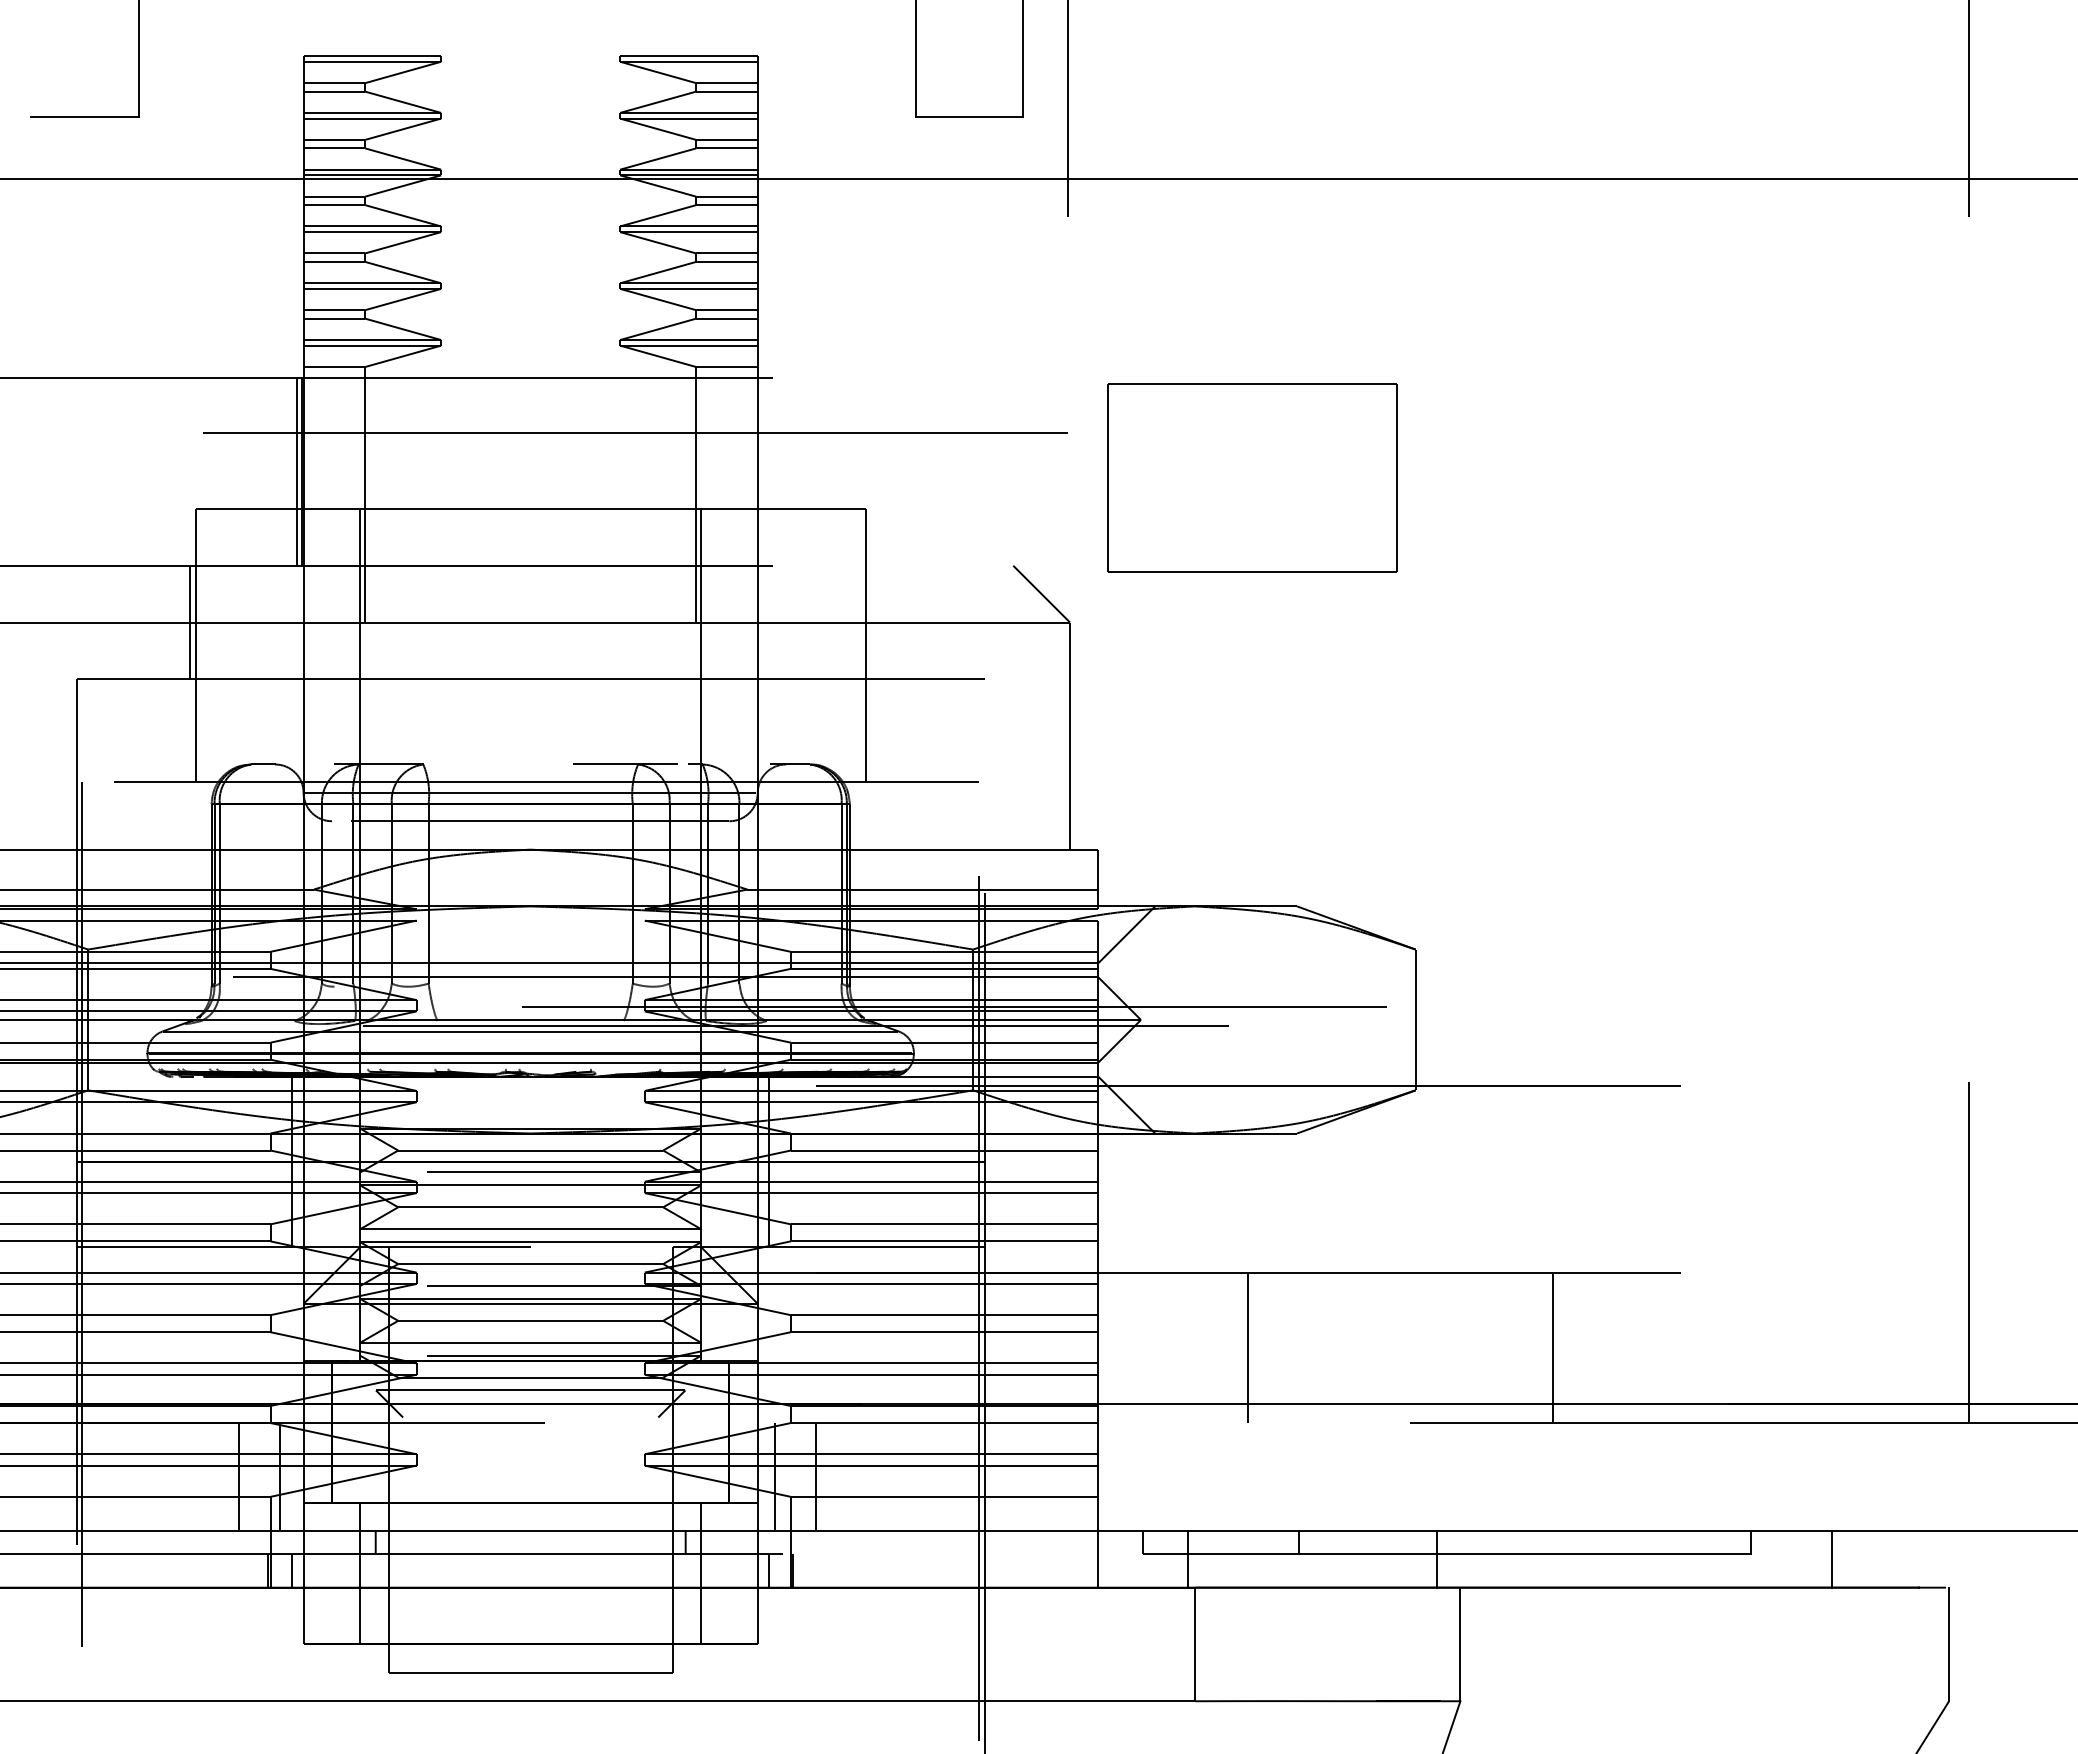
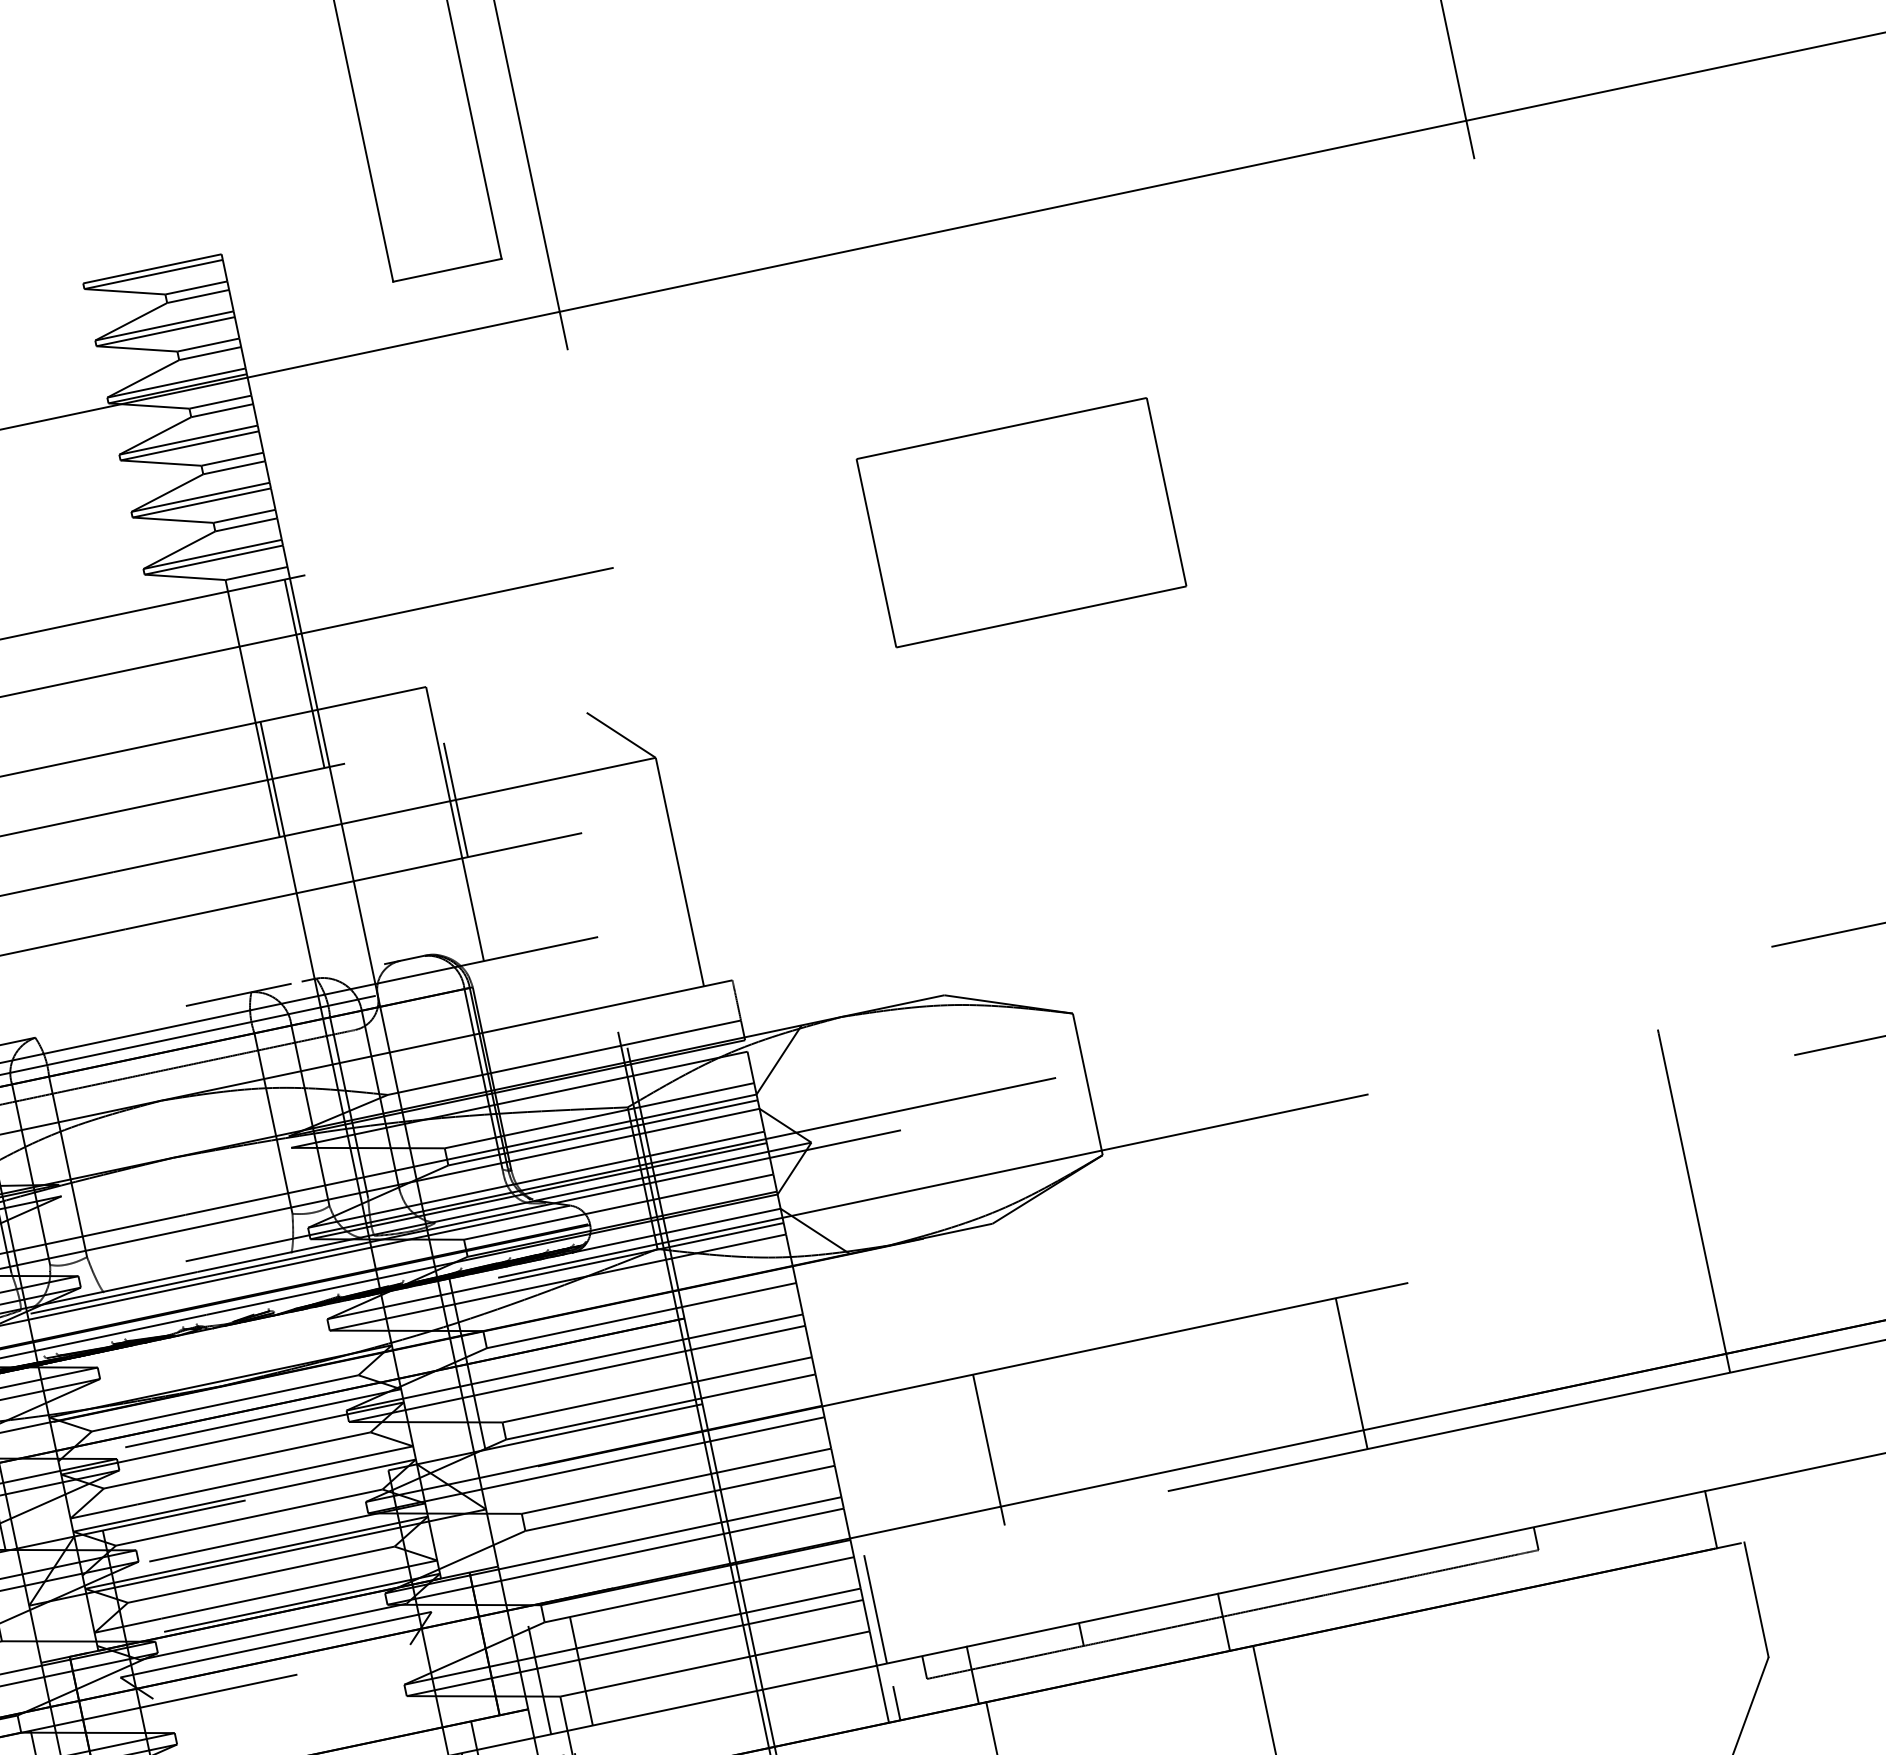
line: (752, 471) -> (304, 673), added
part: (1252, 477) -> (1021, 522), moved
line: (871, 622) -> (456, 799), added
line: (1552, 1348) -> (1351, 1374), moved
line: (1108, 1476) -> (875, 1608), added
line: (1831, 1558) -> (1710, 1518), moved
line: (1109, 1570) -> (896, 1703), added

